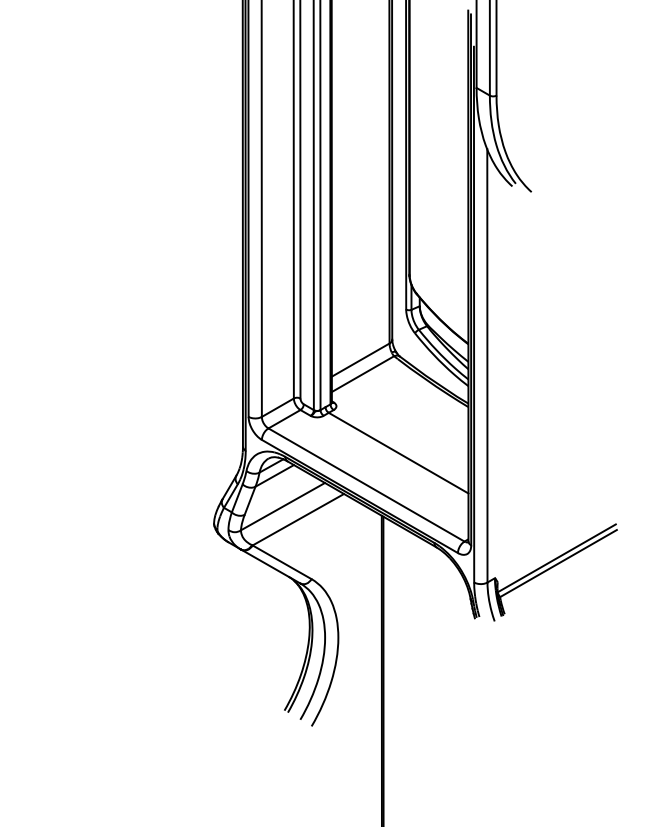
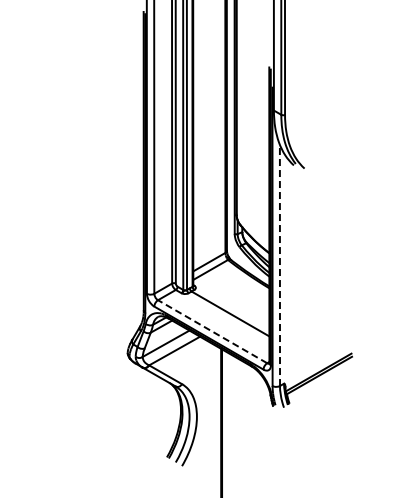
line: (486, 366) -> (279, 265), solid -> dashed
line: (366, 484) -> (212, 331), solid -> dashed

